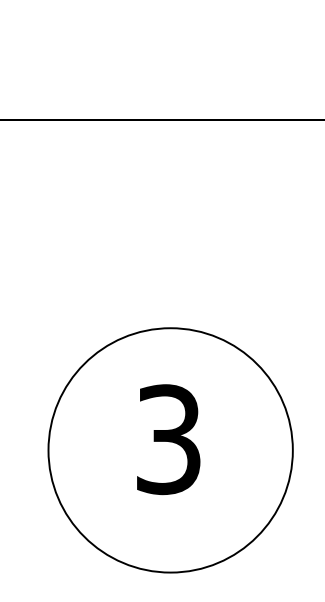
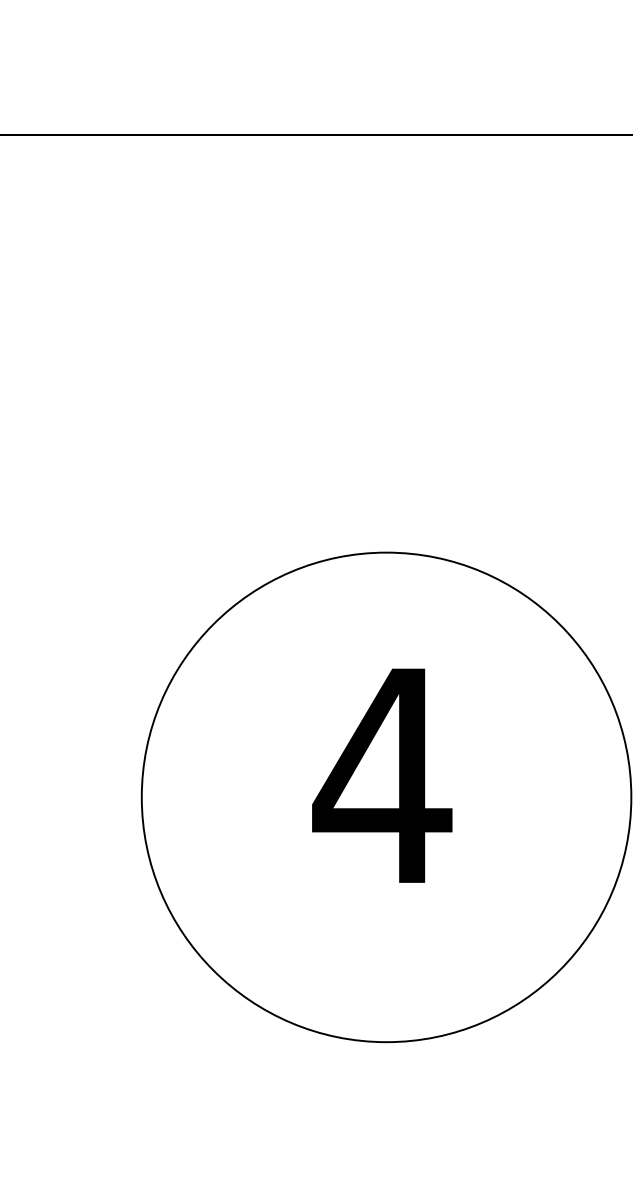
text: (168, 439) -> (382, 775), 3 -> 4

